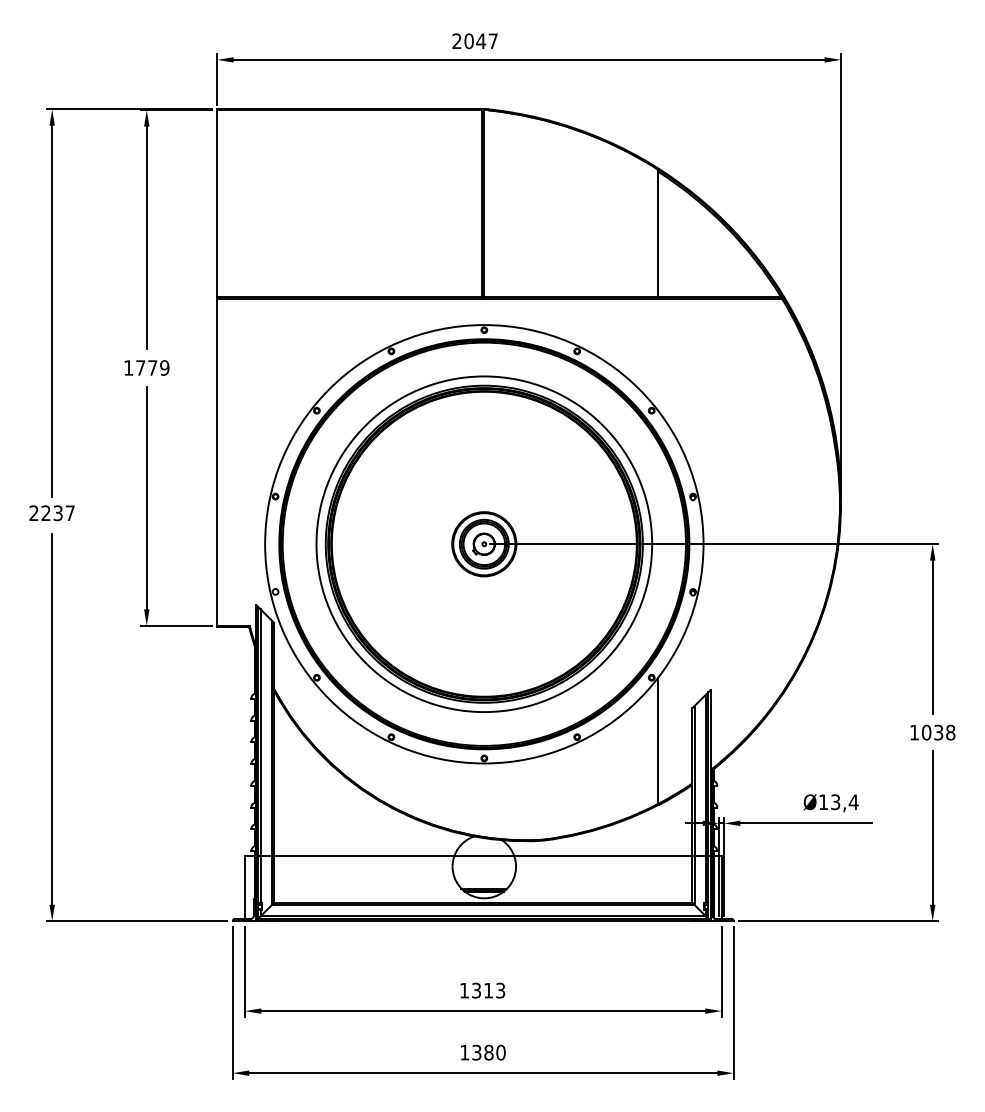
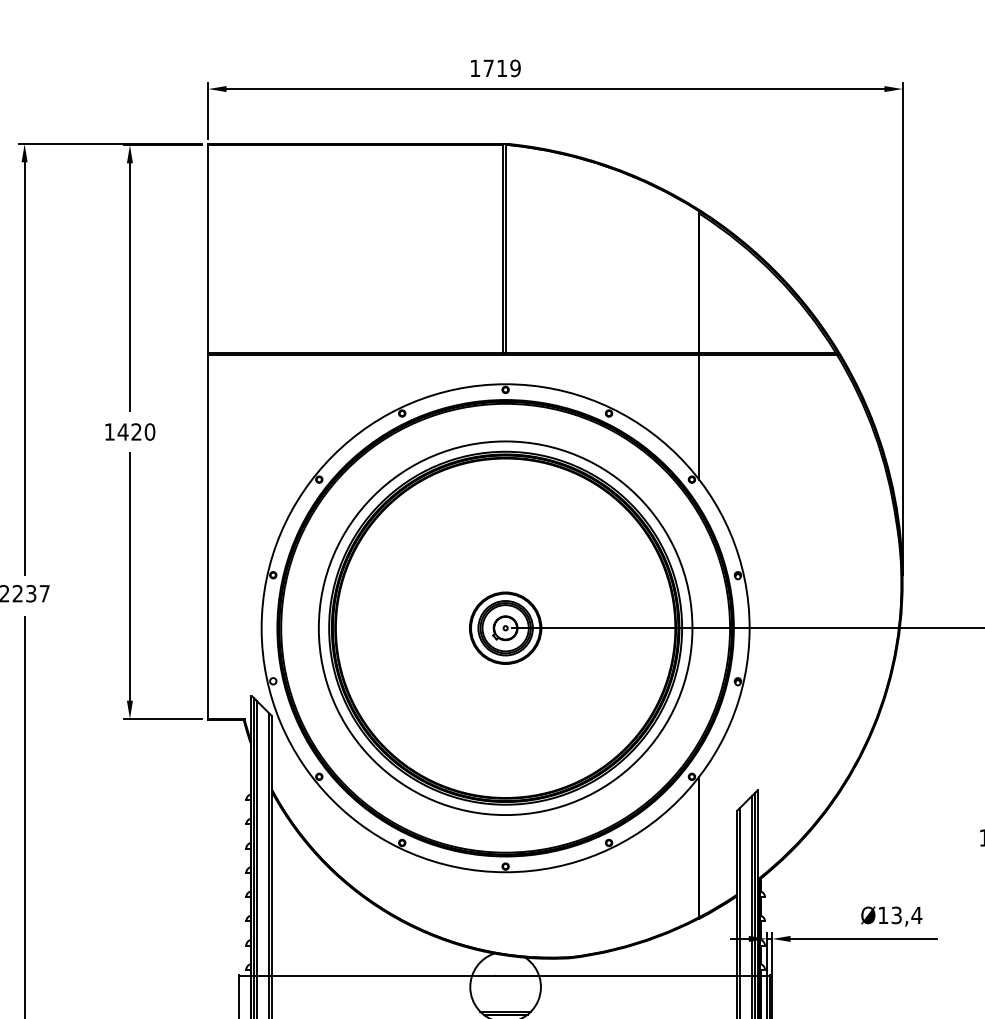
text: (474, 41) -> (494, 68), 2047 -> 1719
line: (658, 354) -> (699, 417), added
text: (152, 367) -> (136, 431), 1779 -> 1420

